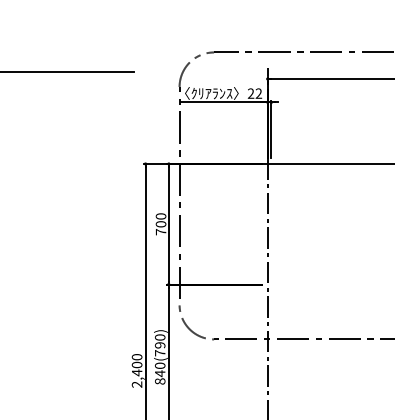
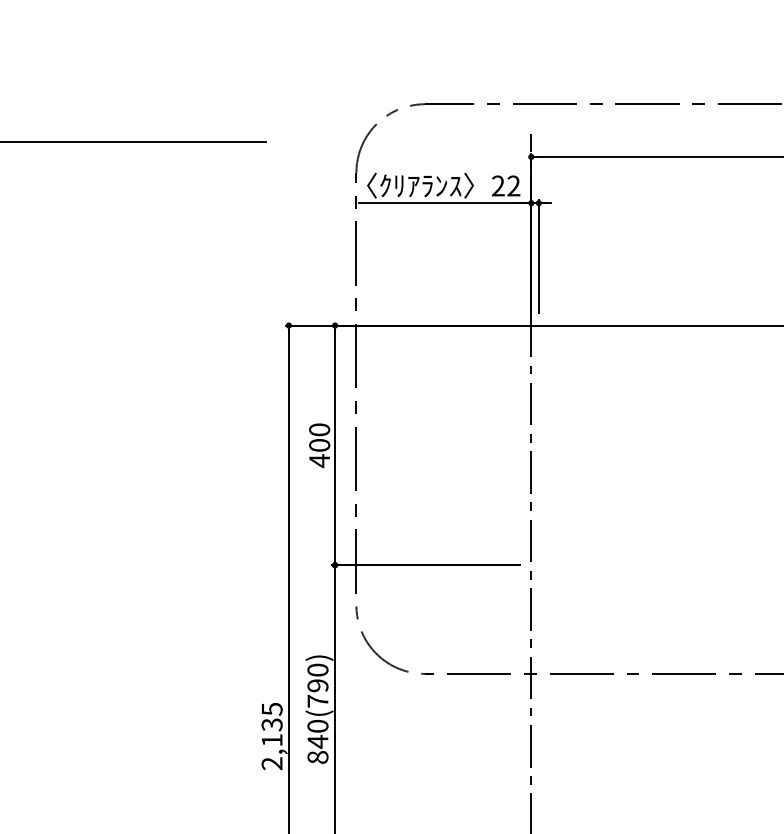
text: (161, 231) -> (320, 459), 700 -> 400
text: (136, 365) -> (270, 725), 2,400 -> 2,135

